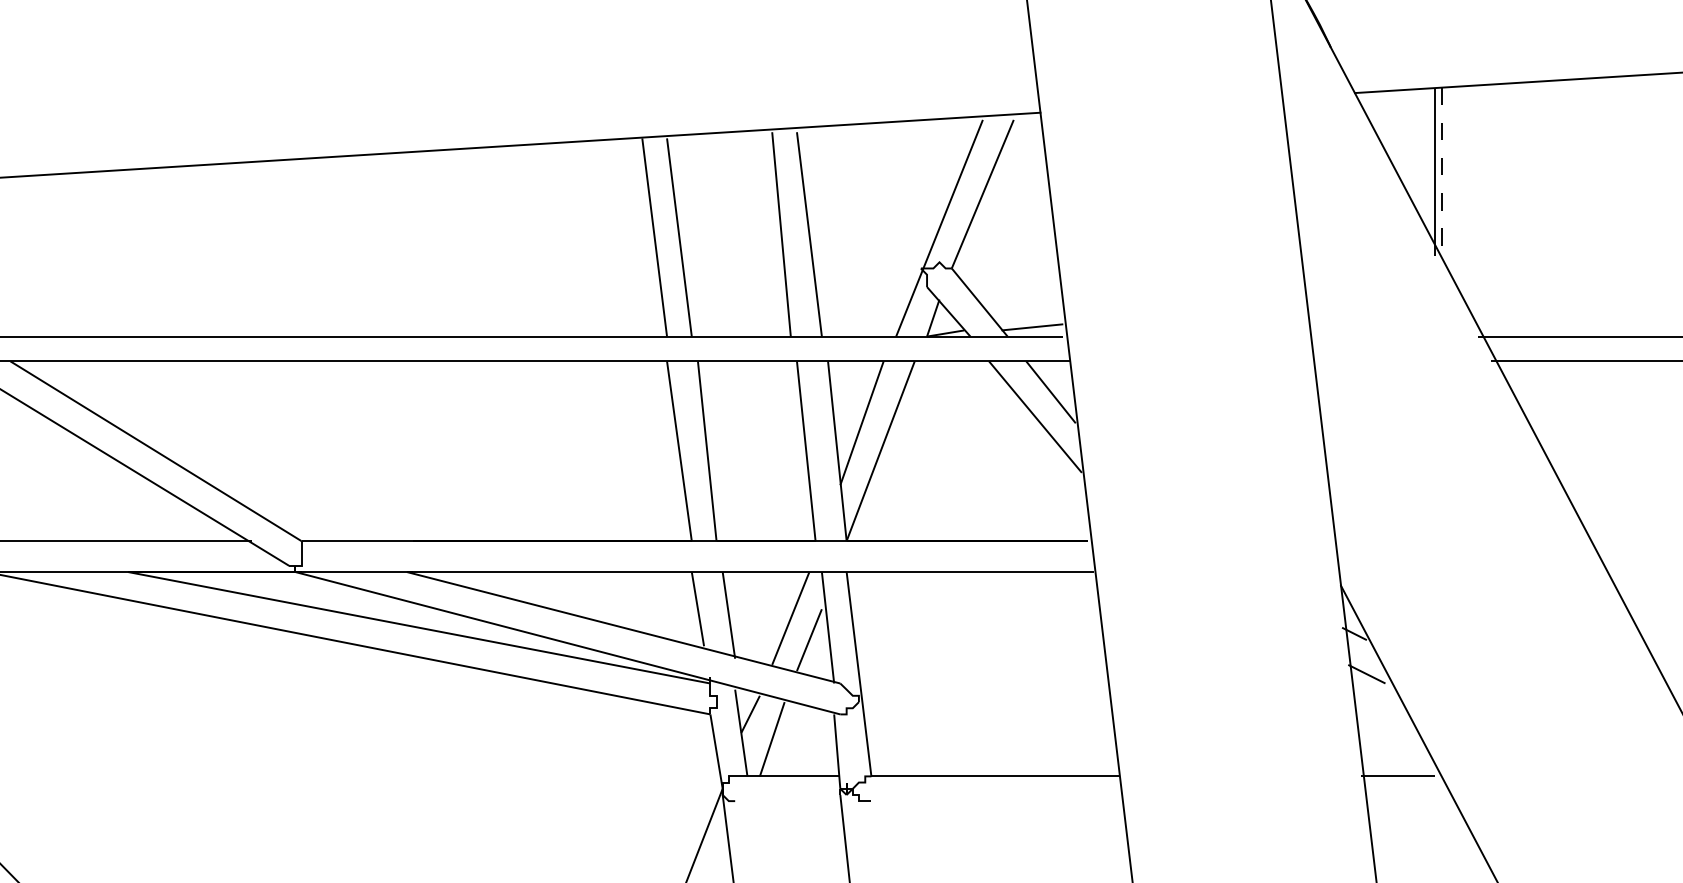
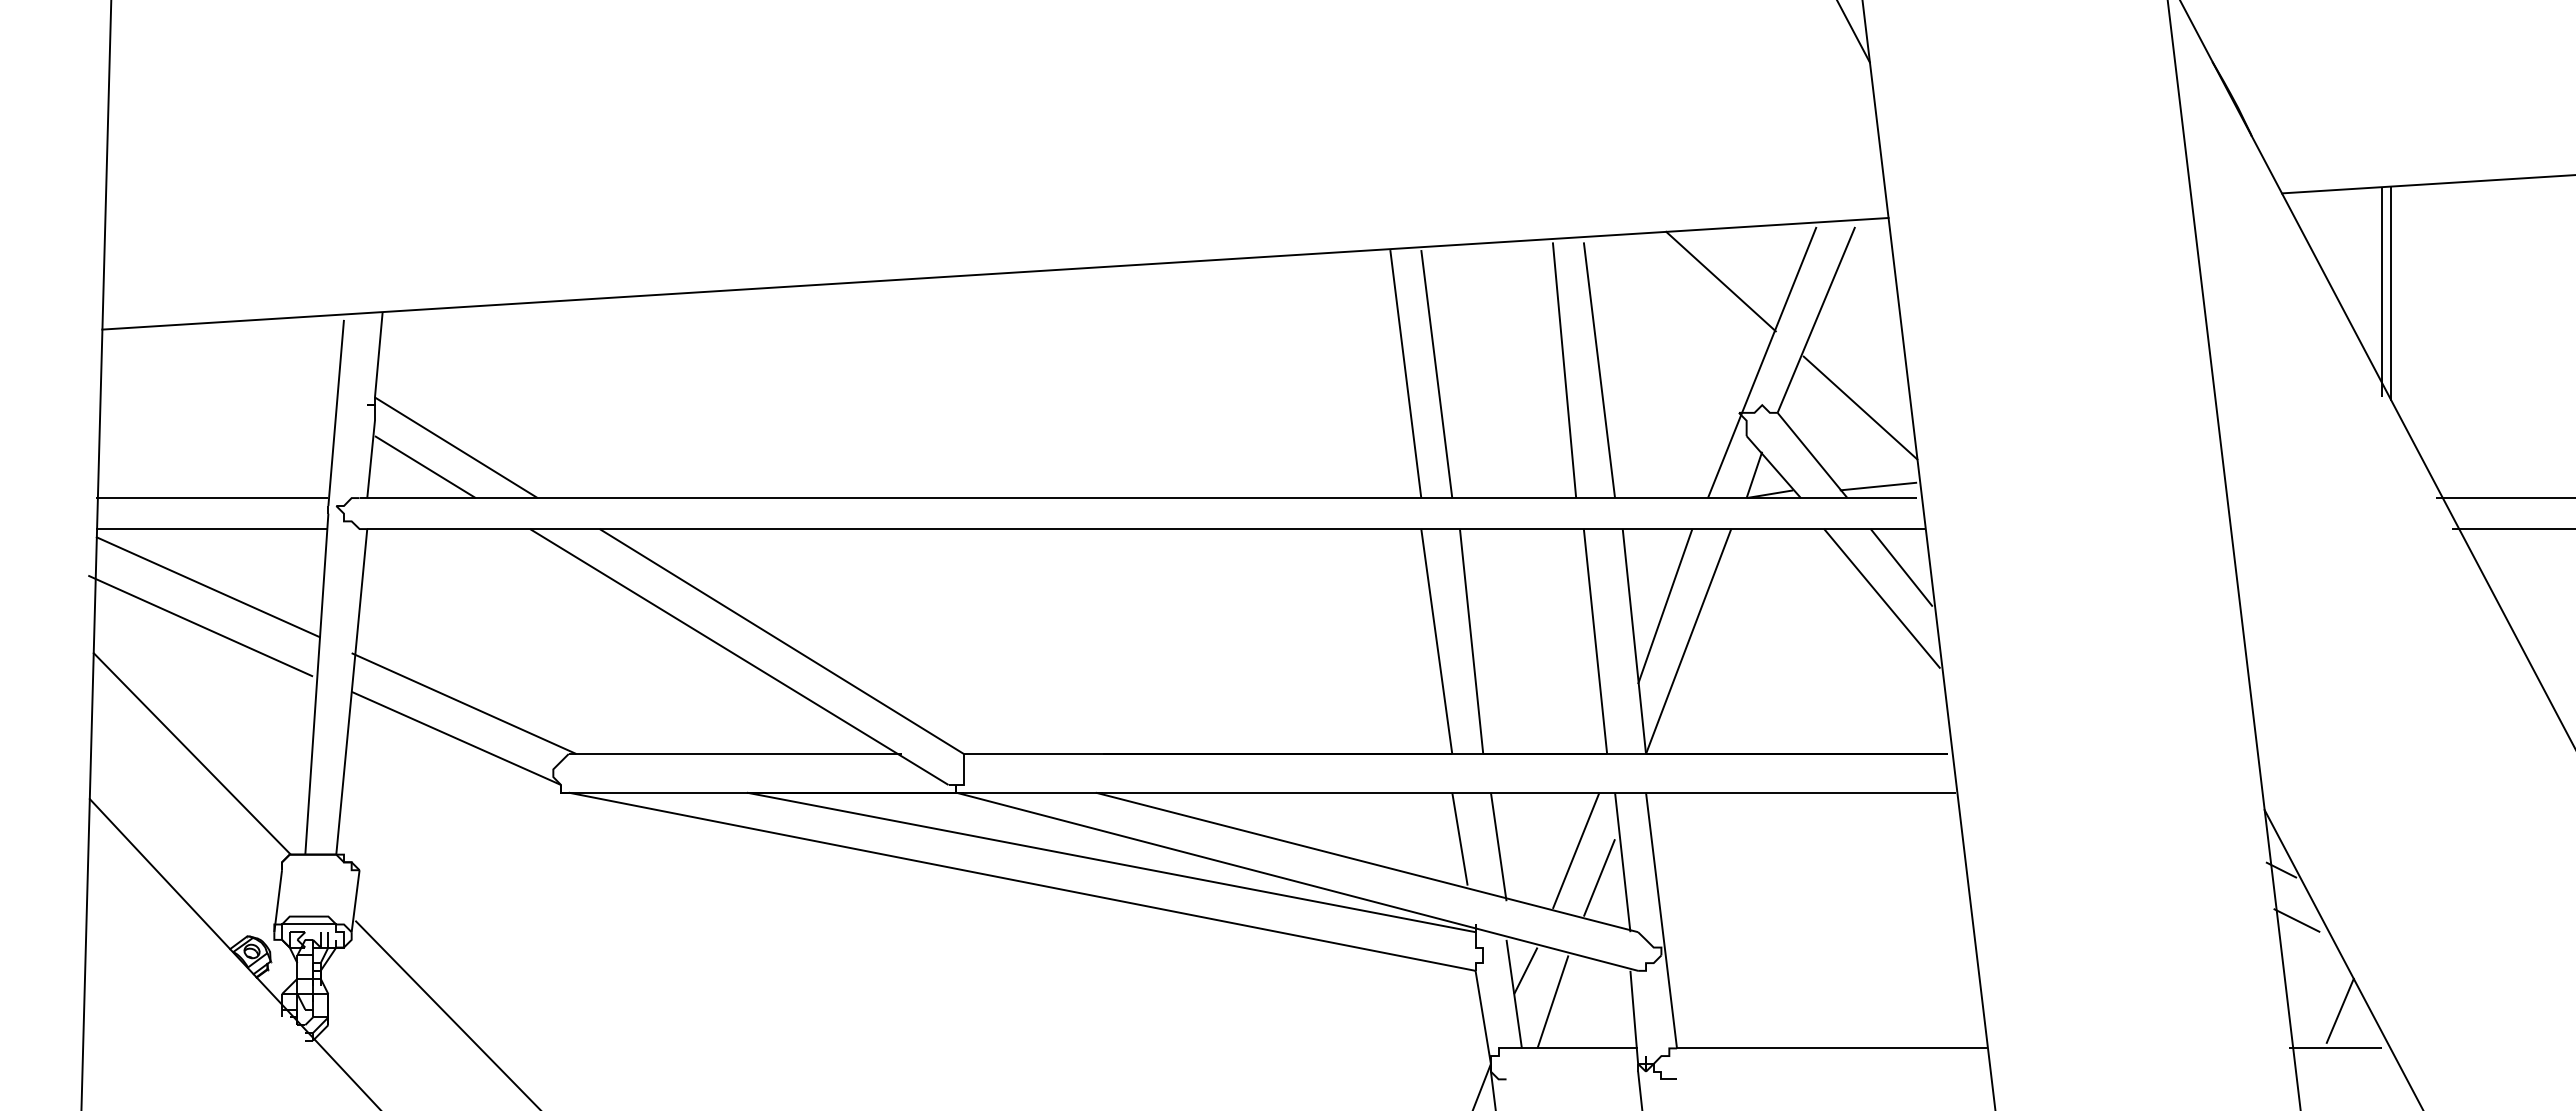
line: (906, 163) -> (1720, 281), added
line: (1441, 173) -> (2390, 293), dashed -> solid
line: (1018, 264) -> (1860, 407), added
line: (1400, 746) -> (2339, 1010), added

